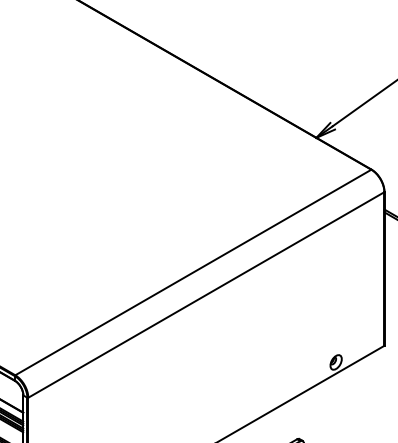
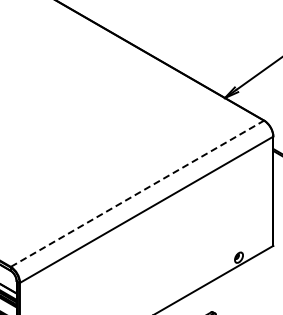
line: (193, 272) -> (137, 193), solid -> dashed

